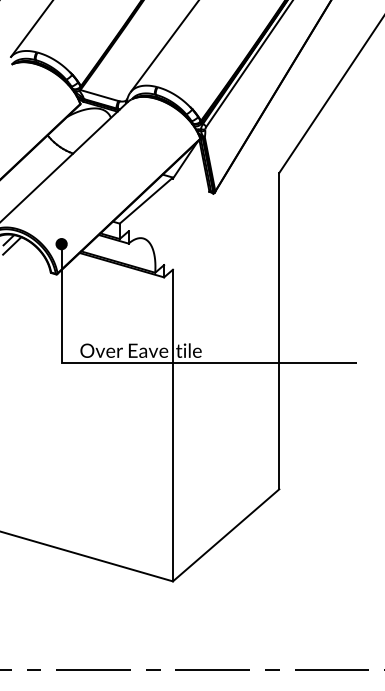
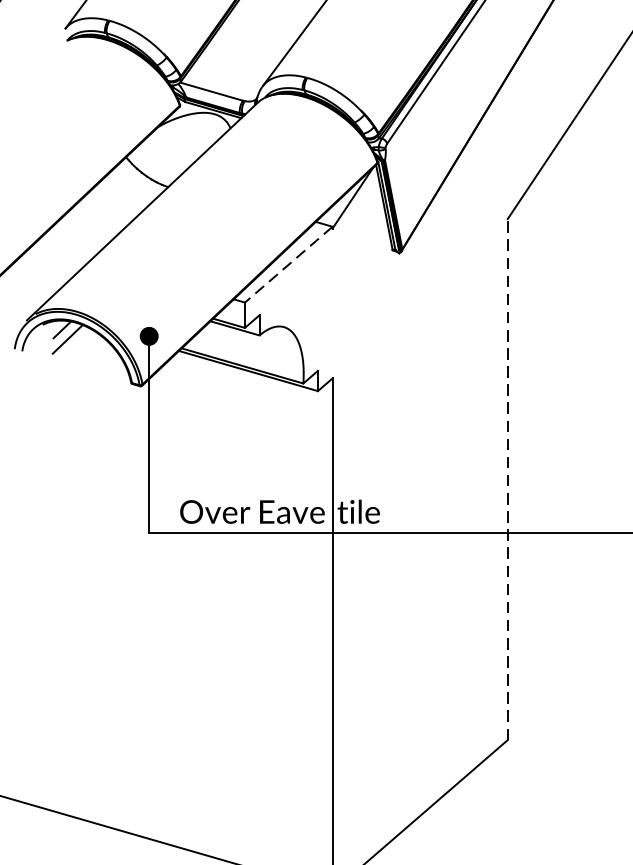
line: (146, 200) -> (288, 264), solid -> dashed
line: (279, 330) -> (508, 478), solid -> dashed

